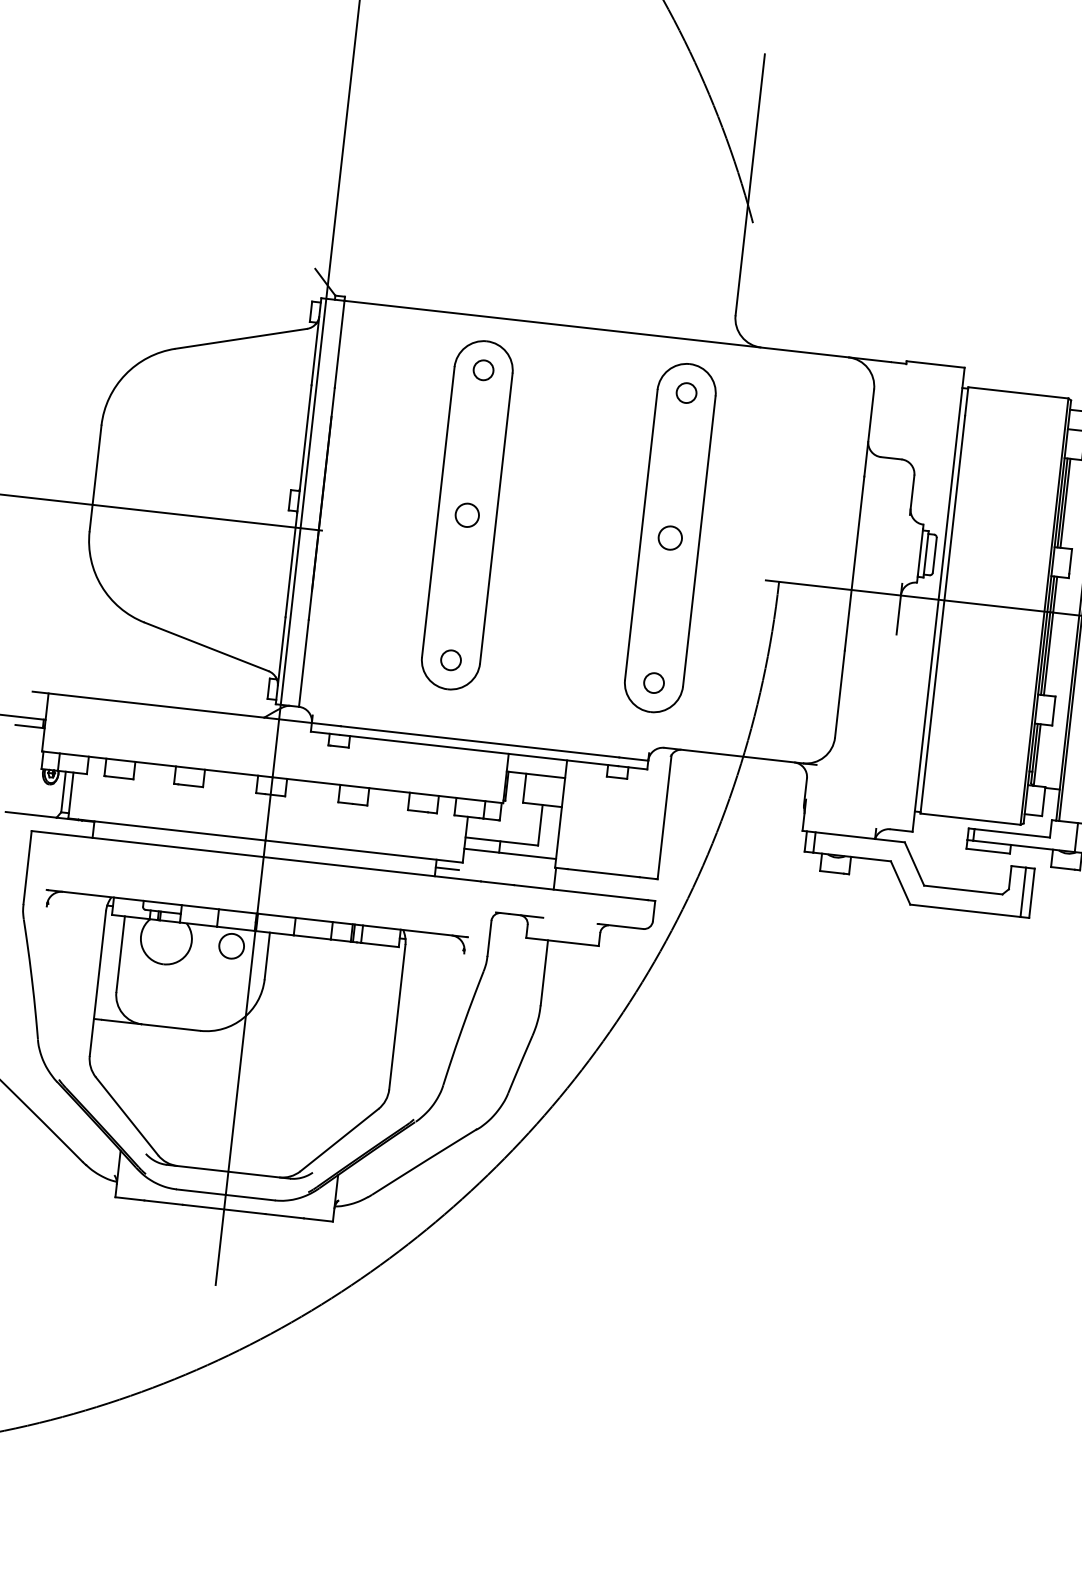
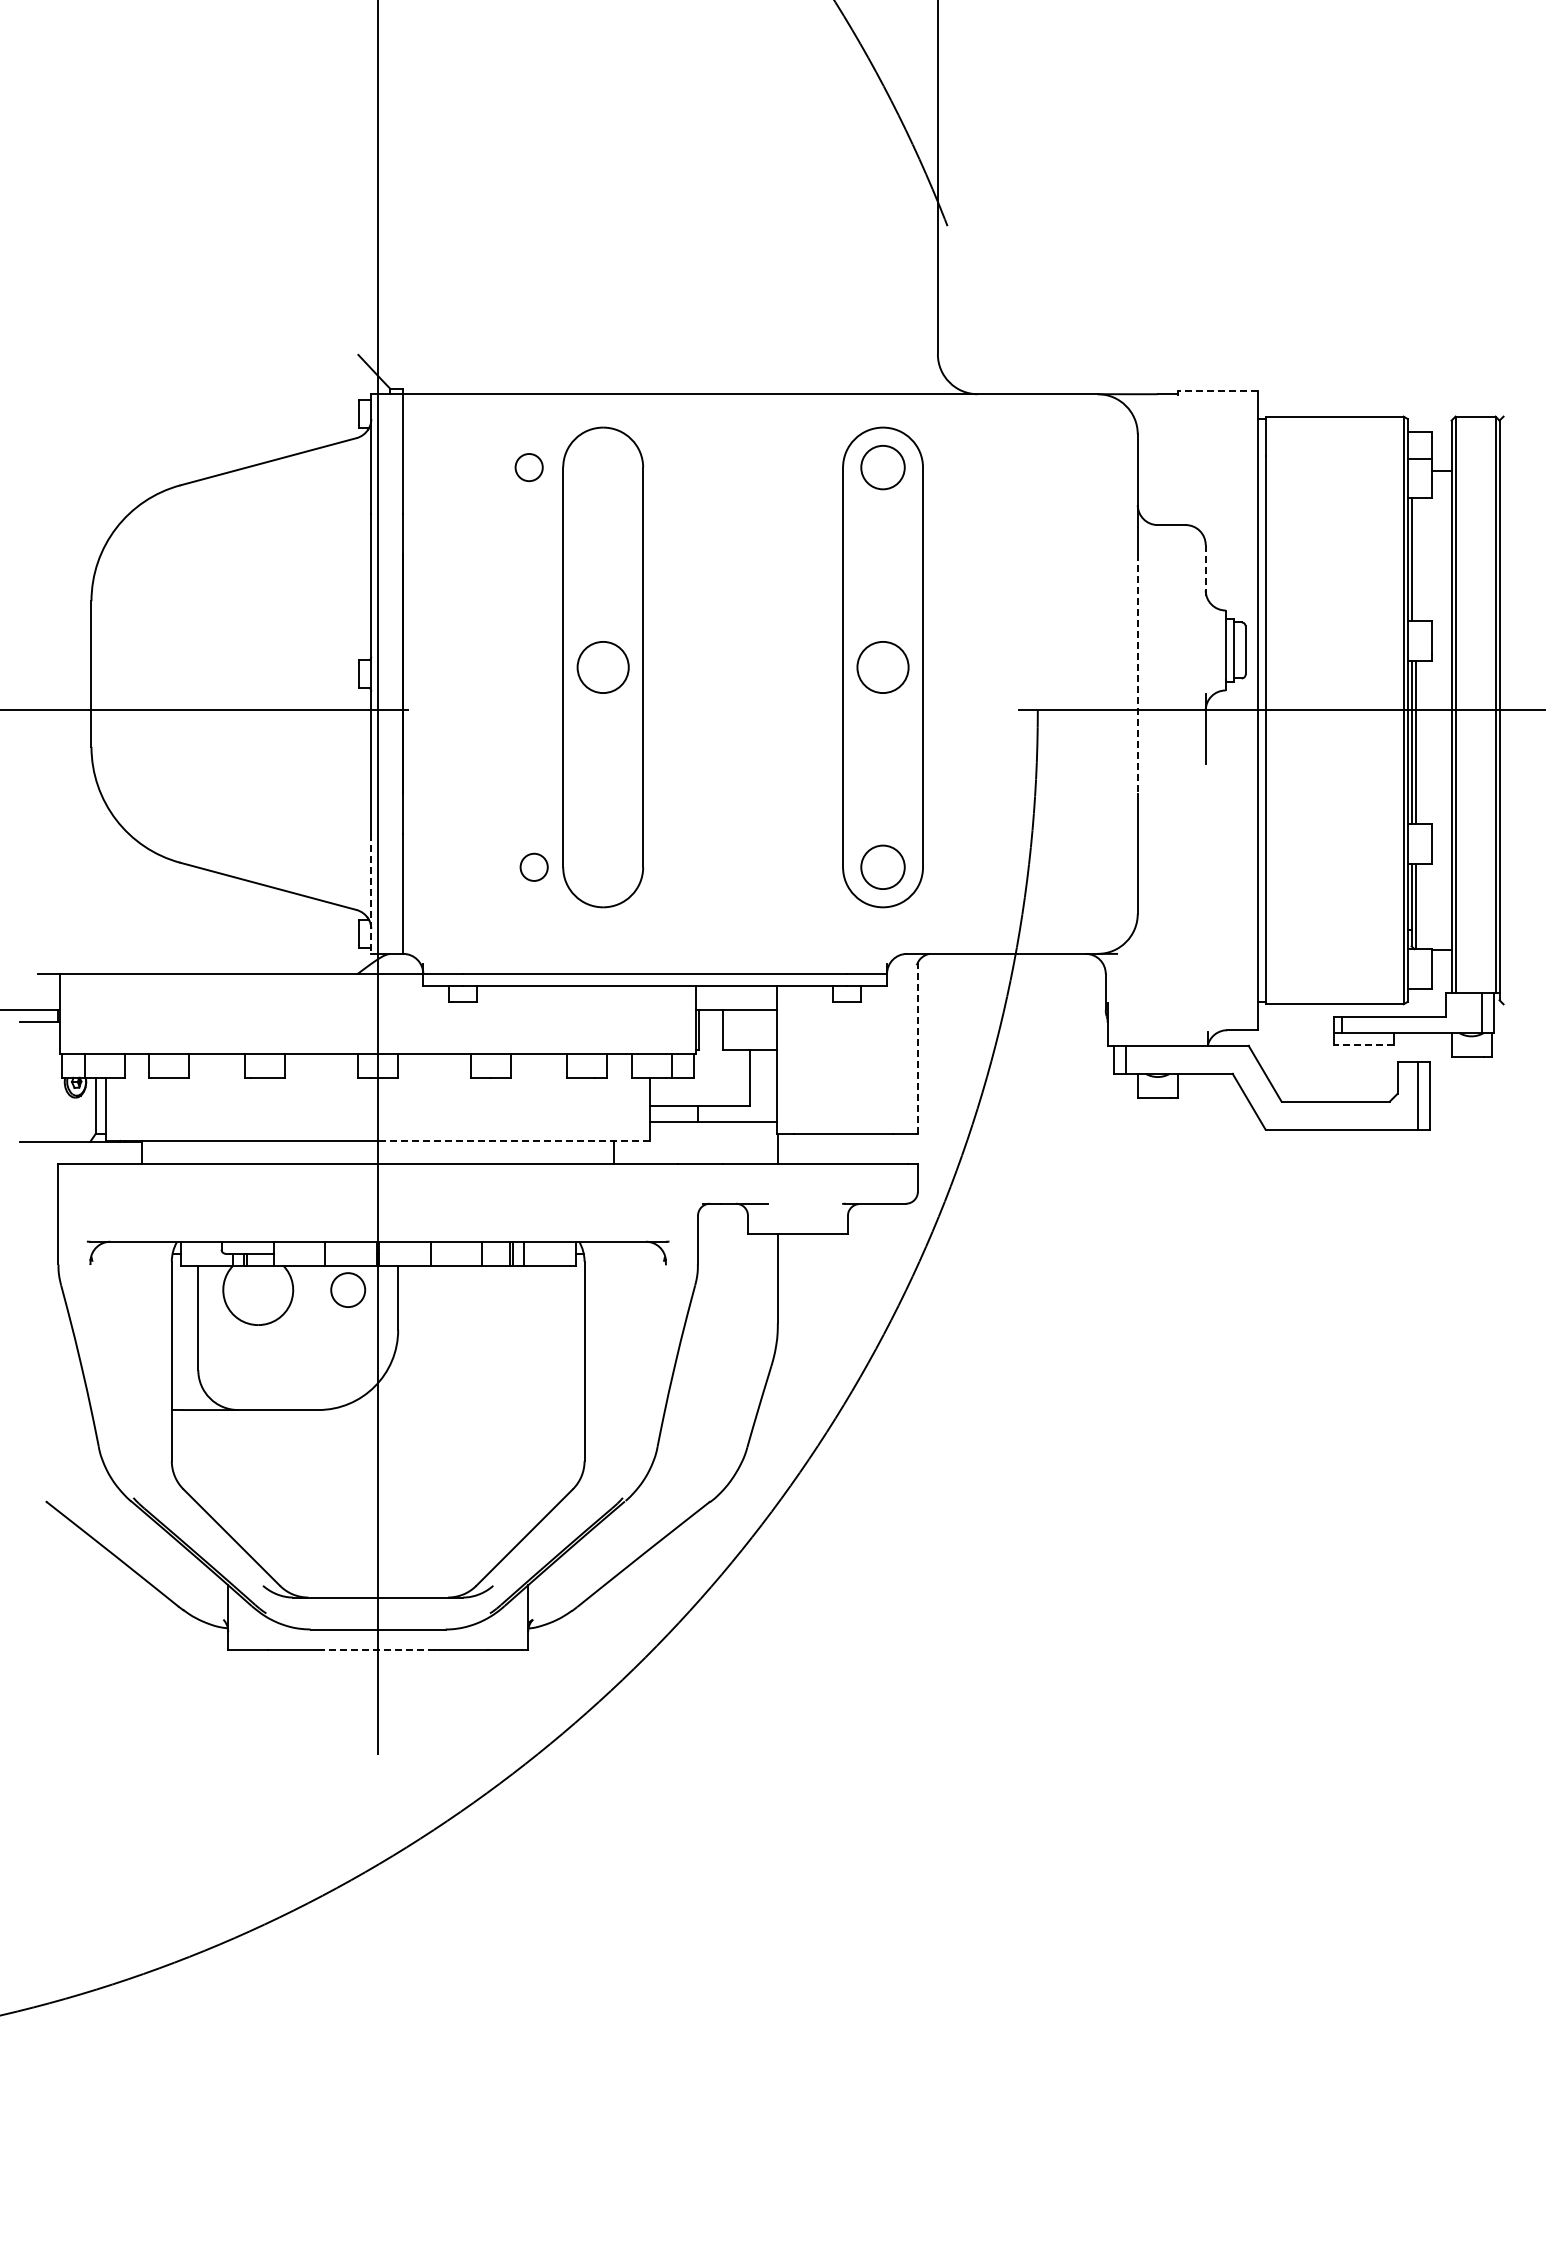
line: (935, 364) -> (1217, 390), solid -> dashed
circle: (483, 370) -> (528, 467), moved
circle: (686, 392) -> (882, 467), size x1.6
line: (911, 495) -> (1205, 572), solid -> dashed
line: (1065, 503) -> (1415, 559), removed
circle: (467, 515) -> (603, 667), size x1.6
circle: (670, 538) -> (883, 667), size x1.6
line: (854, 563) -> (1137, 674), solid -> dashed
circle: (450, 659) -> (533, 866), moved
line: (280, 660) -> (371, 893), solid -> dashed
circle: (653, 682) -> (882, 866), size x1.6
line: (664, 817) -> (917, 1048), solid -> dashed
line: (364, 851) -> (514, 1141), solid -> dashed
line: (988, 851) -> (1363, 1045), solid -> dashed
line: (447, 868) -> (629, 1151), removed
line: (223, 1209) -> (377, 1649), solid -> dashed

